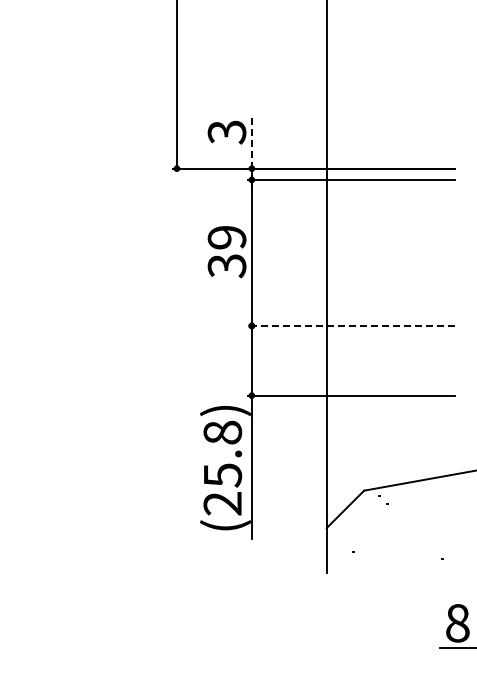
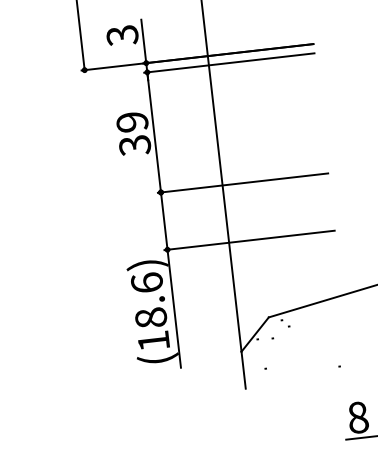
line: (251, 141) -> (143, 40), dashed -> solid
line: (351, 325) -> (242, 182), dashed -> solid
text: (222, 467) -> (150, 311), (25.8) -> (18.6)

